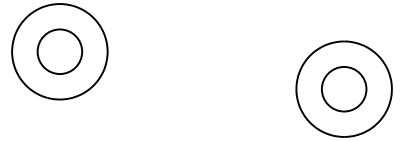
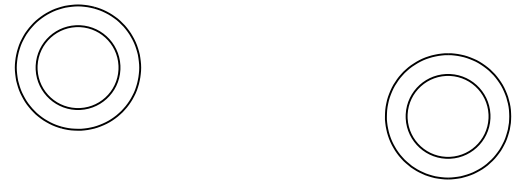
circle: (59, 51) -> (77, 67), size x1.43
circle: (343, 88) -> (447, 115), size x1.43

